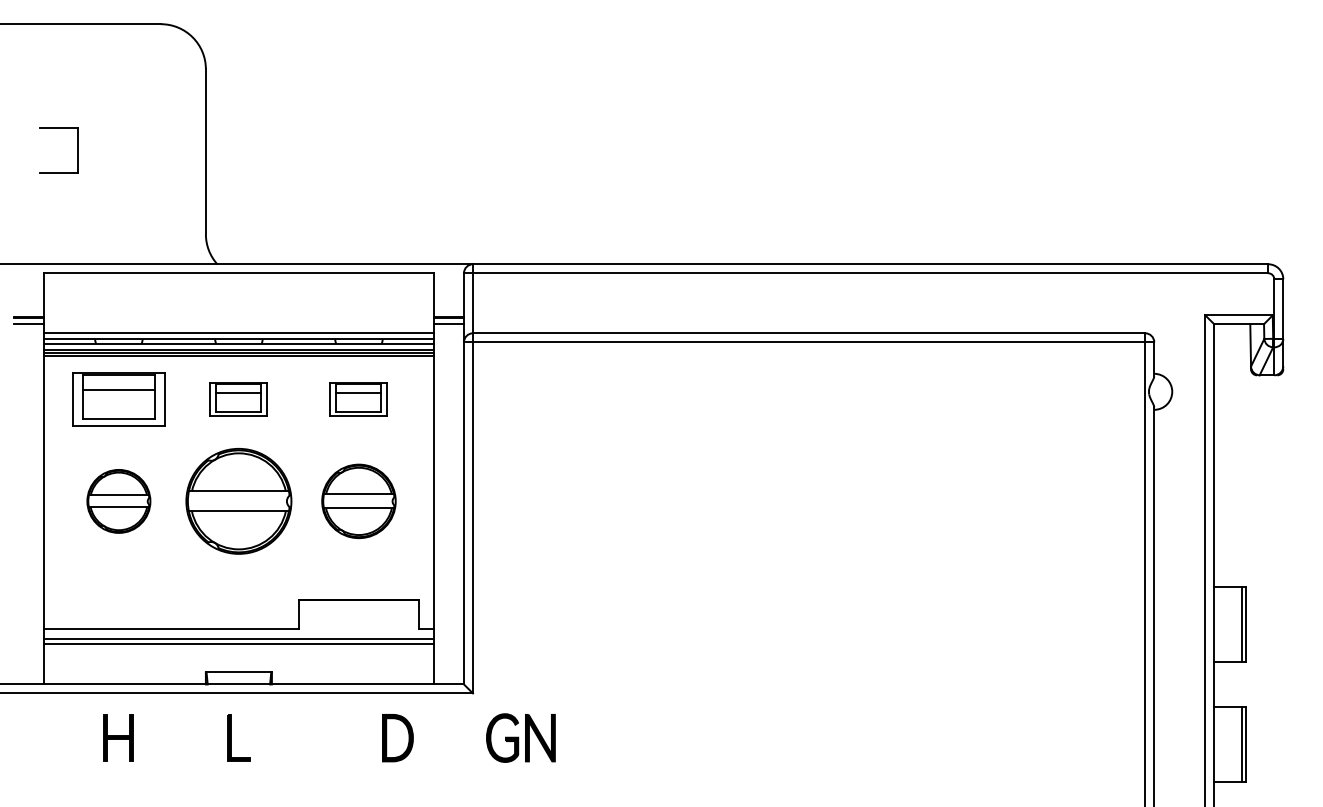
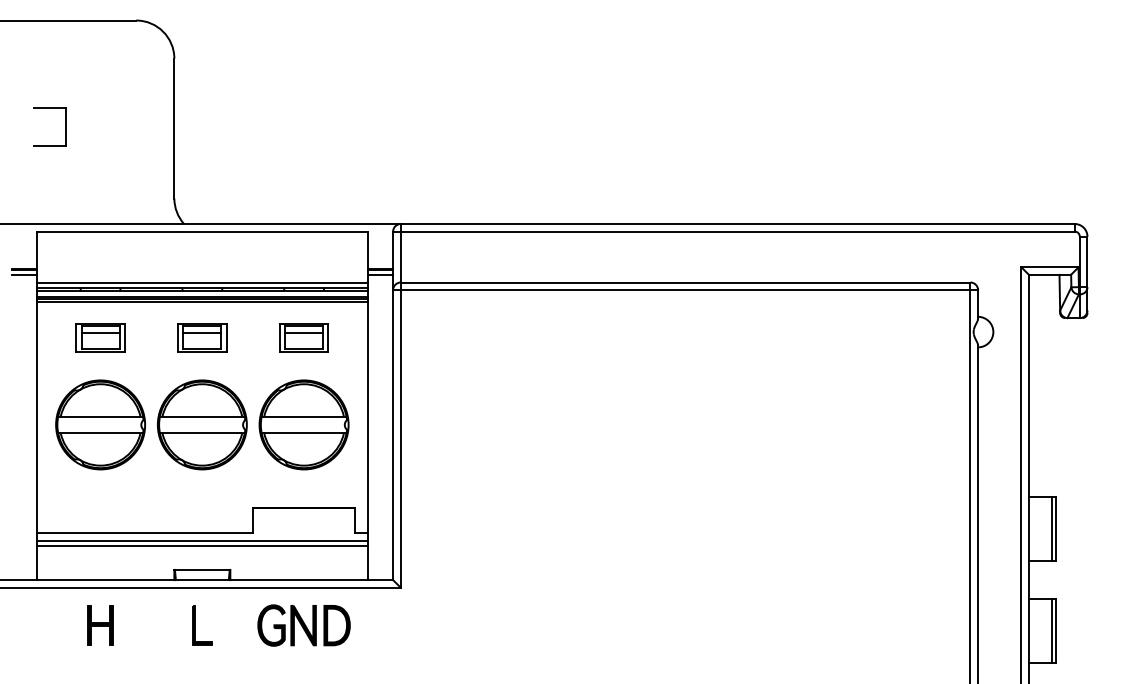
part: (118, 399) -> (100, 338), size x0.62
part: (118, 501) -> (100, 425), size x1.67
part: (358, 501) -> (303, 425), size x1.43
part: (520, 737) -> (286, 625), moved

